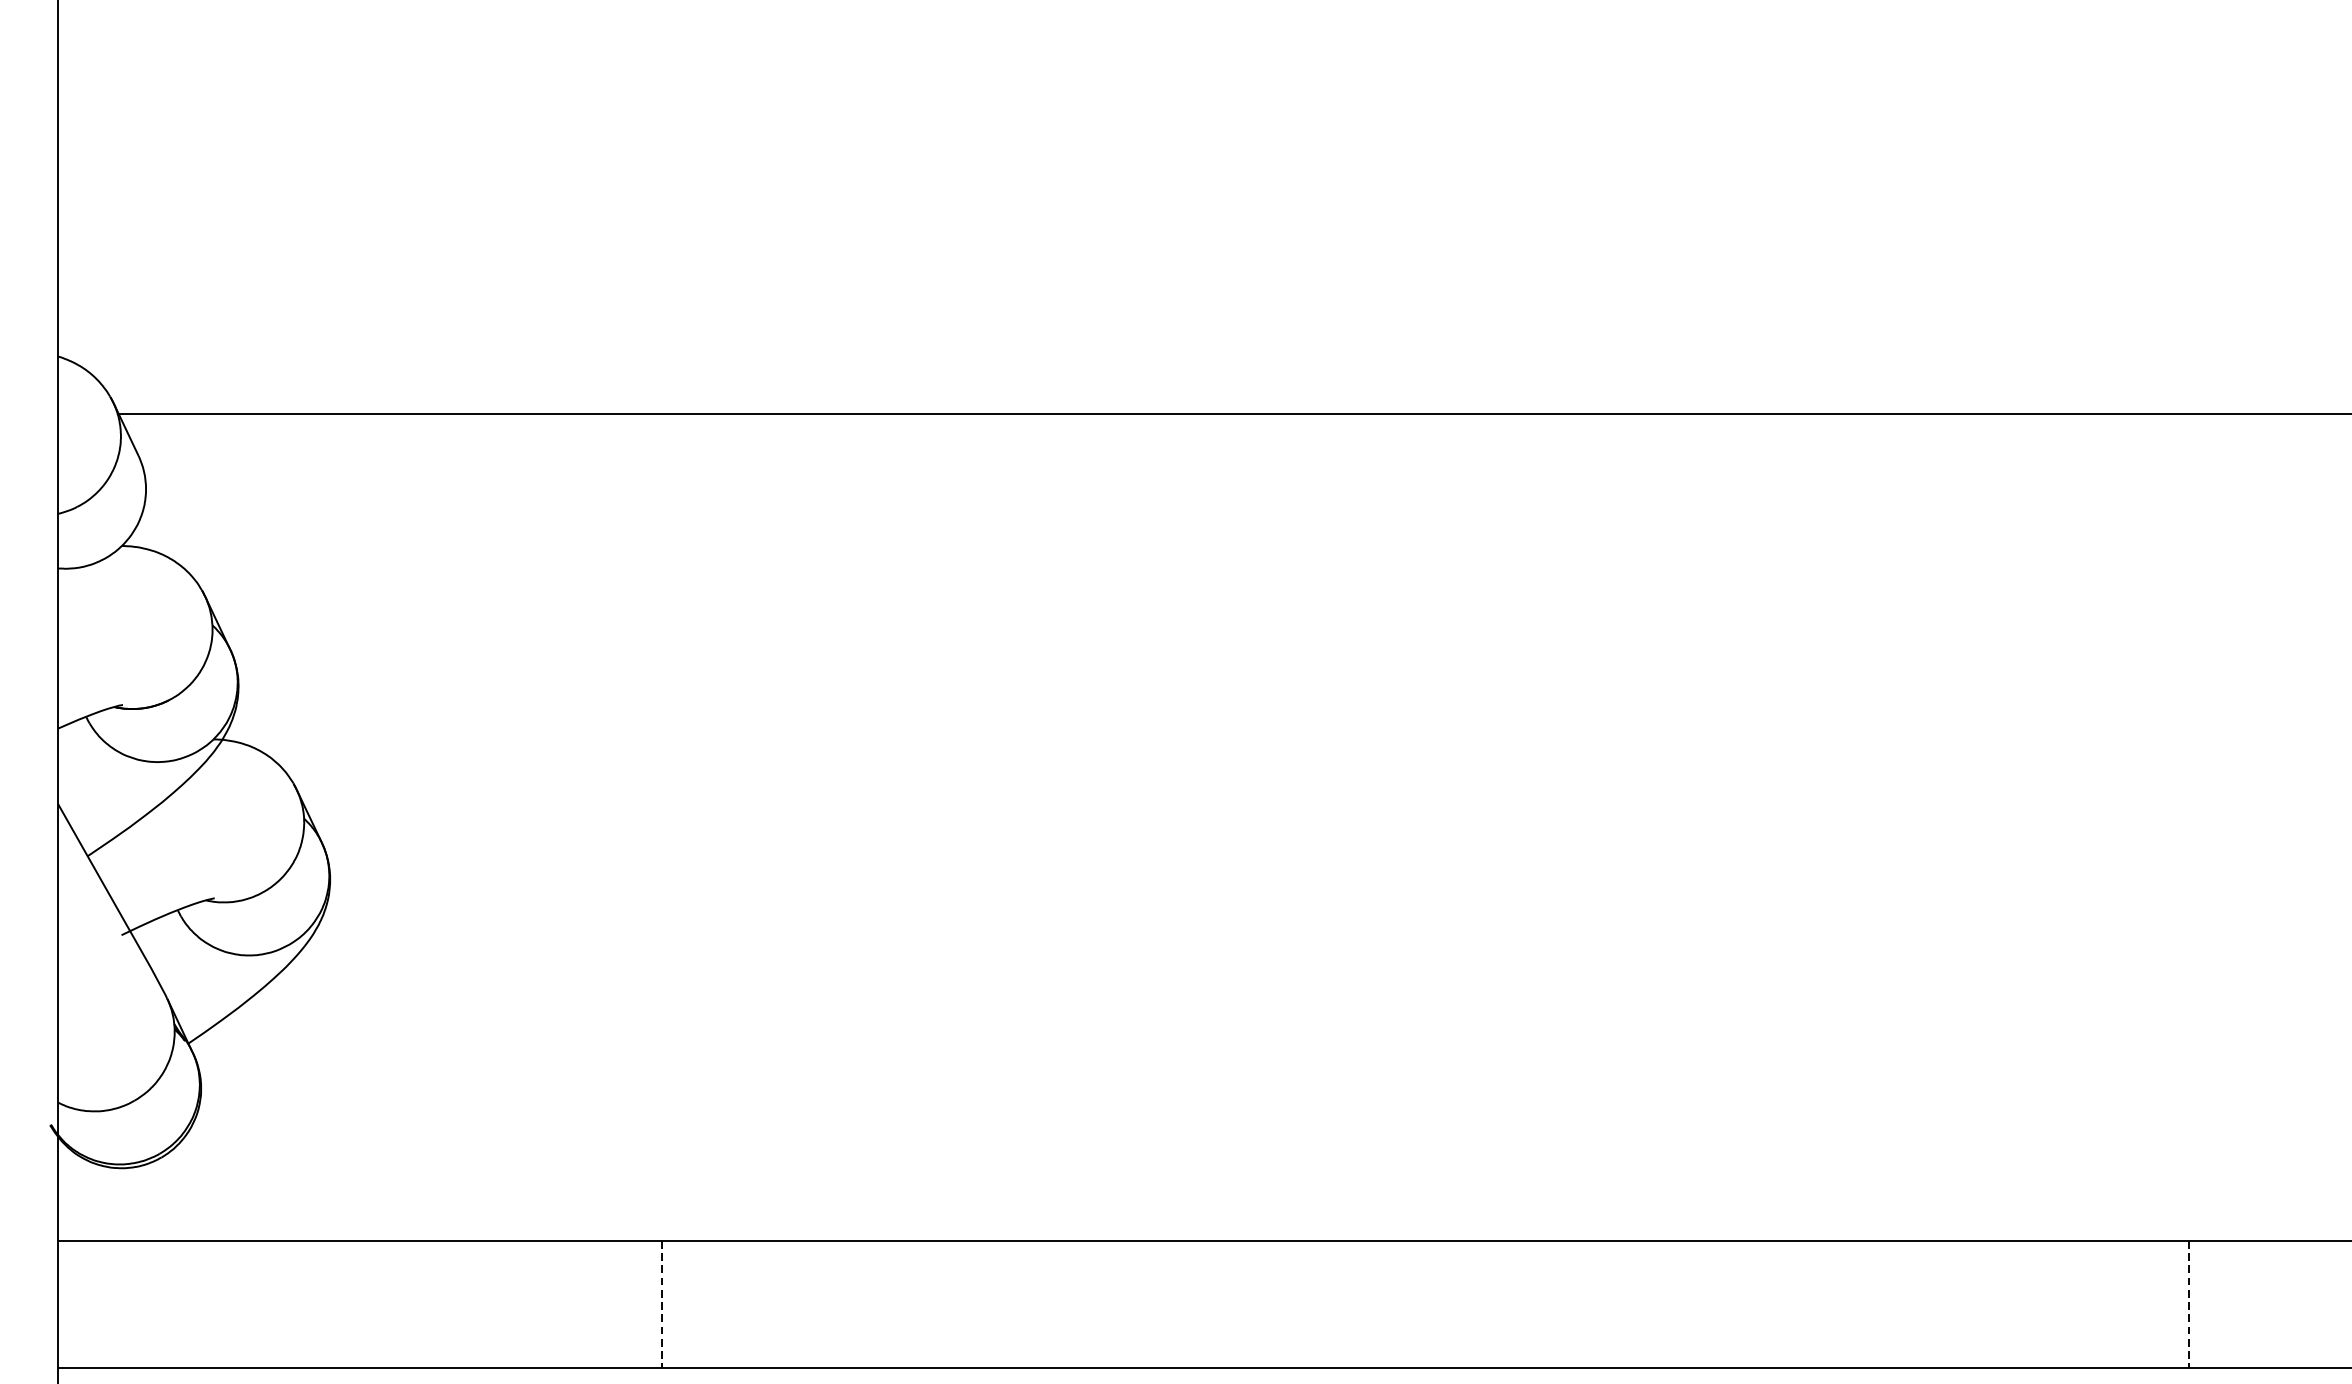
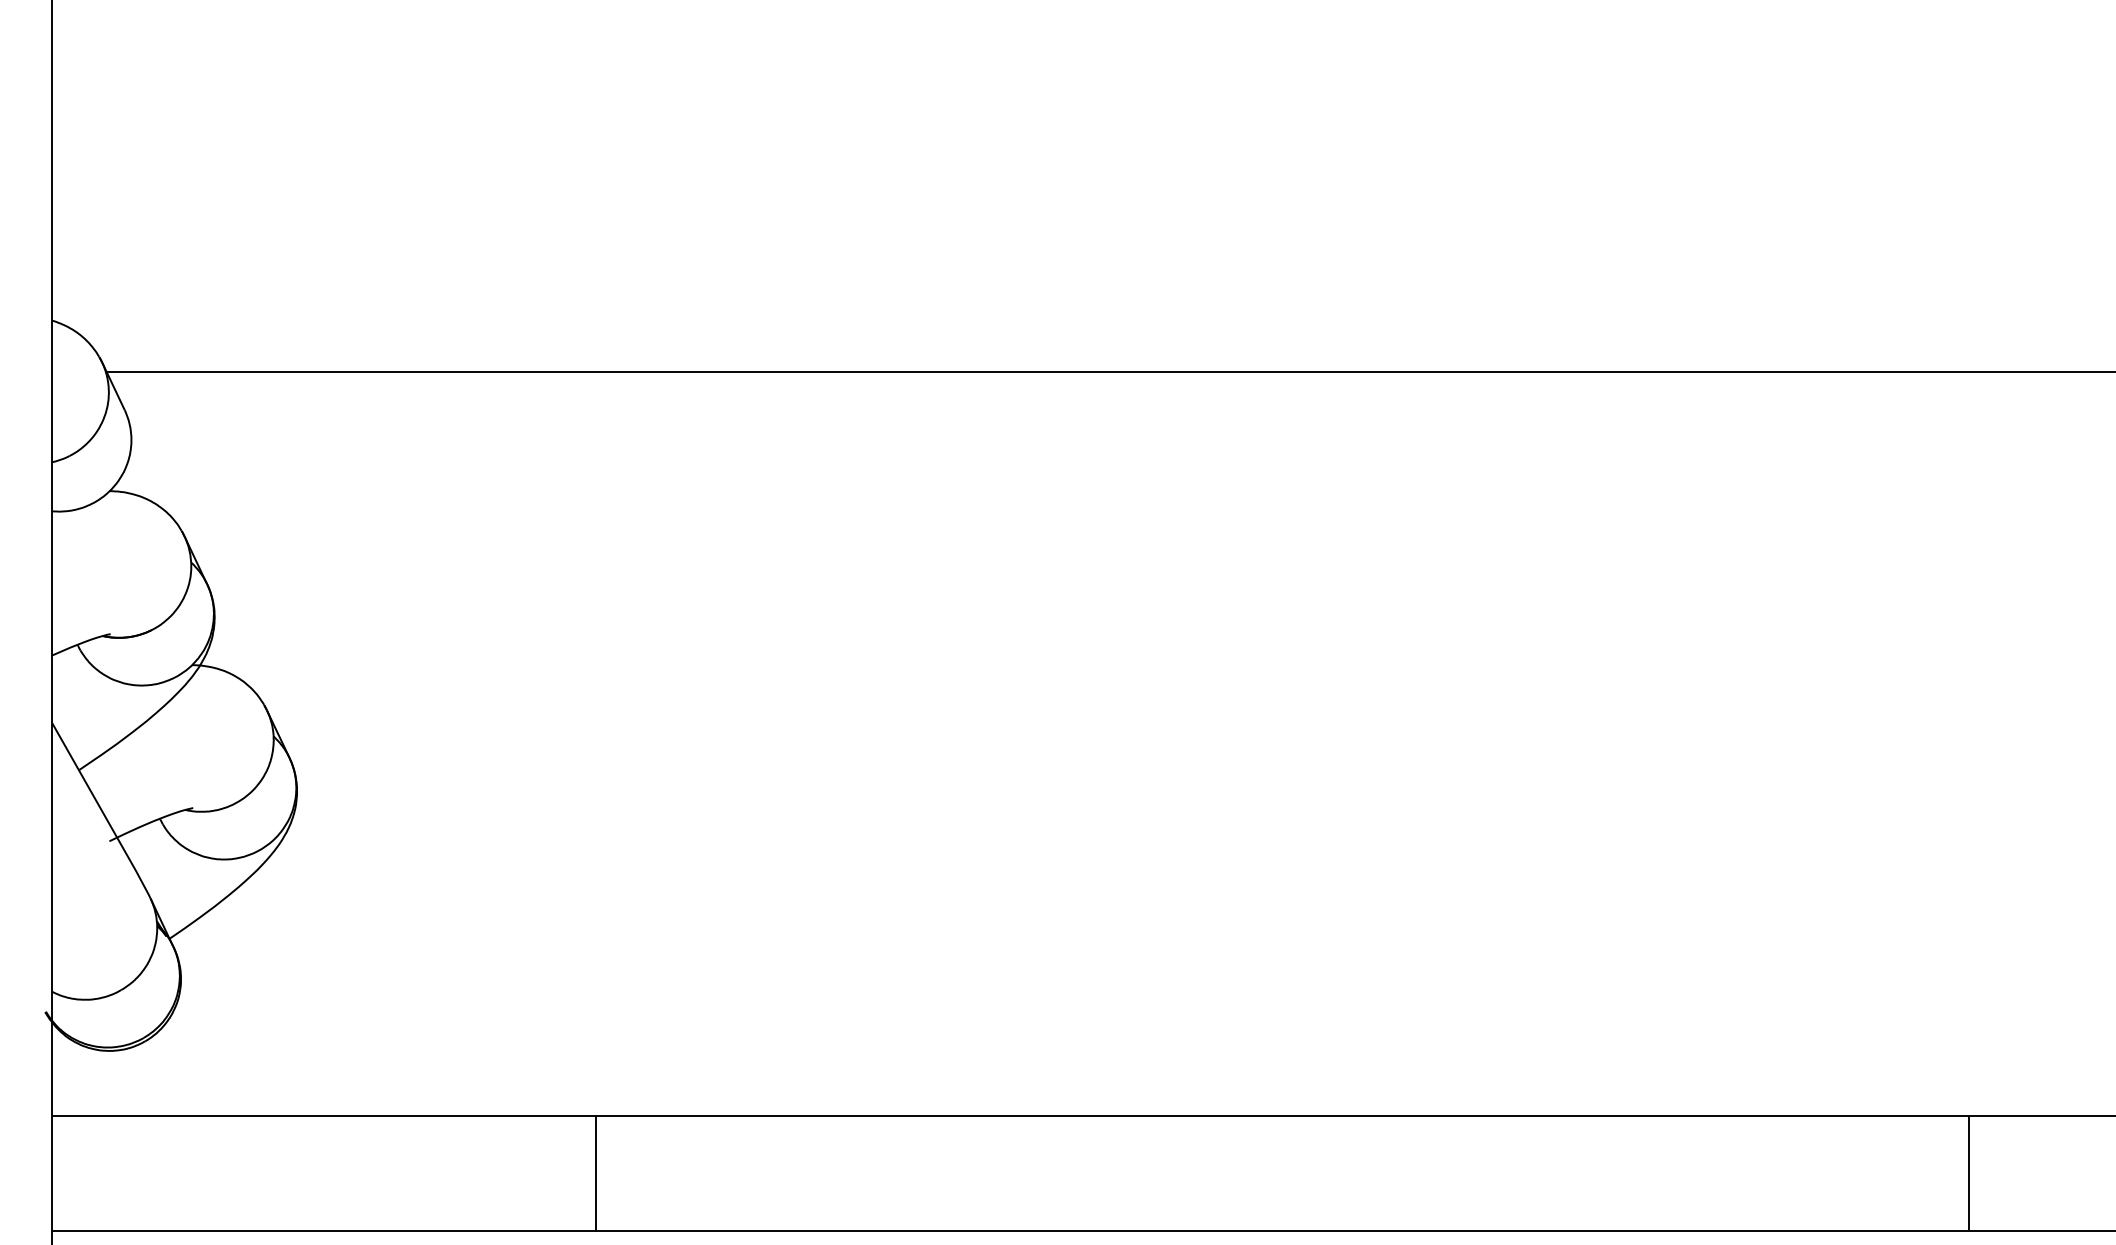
line: (661, 1305) -> (595, 1174), dashed -> solid
line: (2189, 1305) -> (1969, 1174), dashed -> solid

